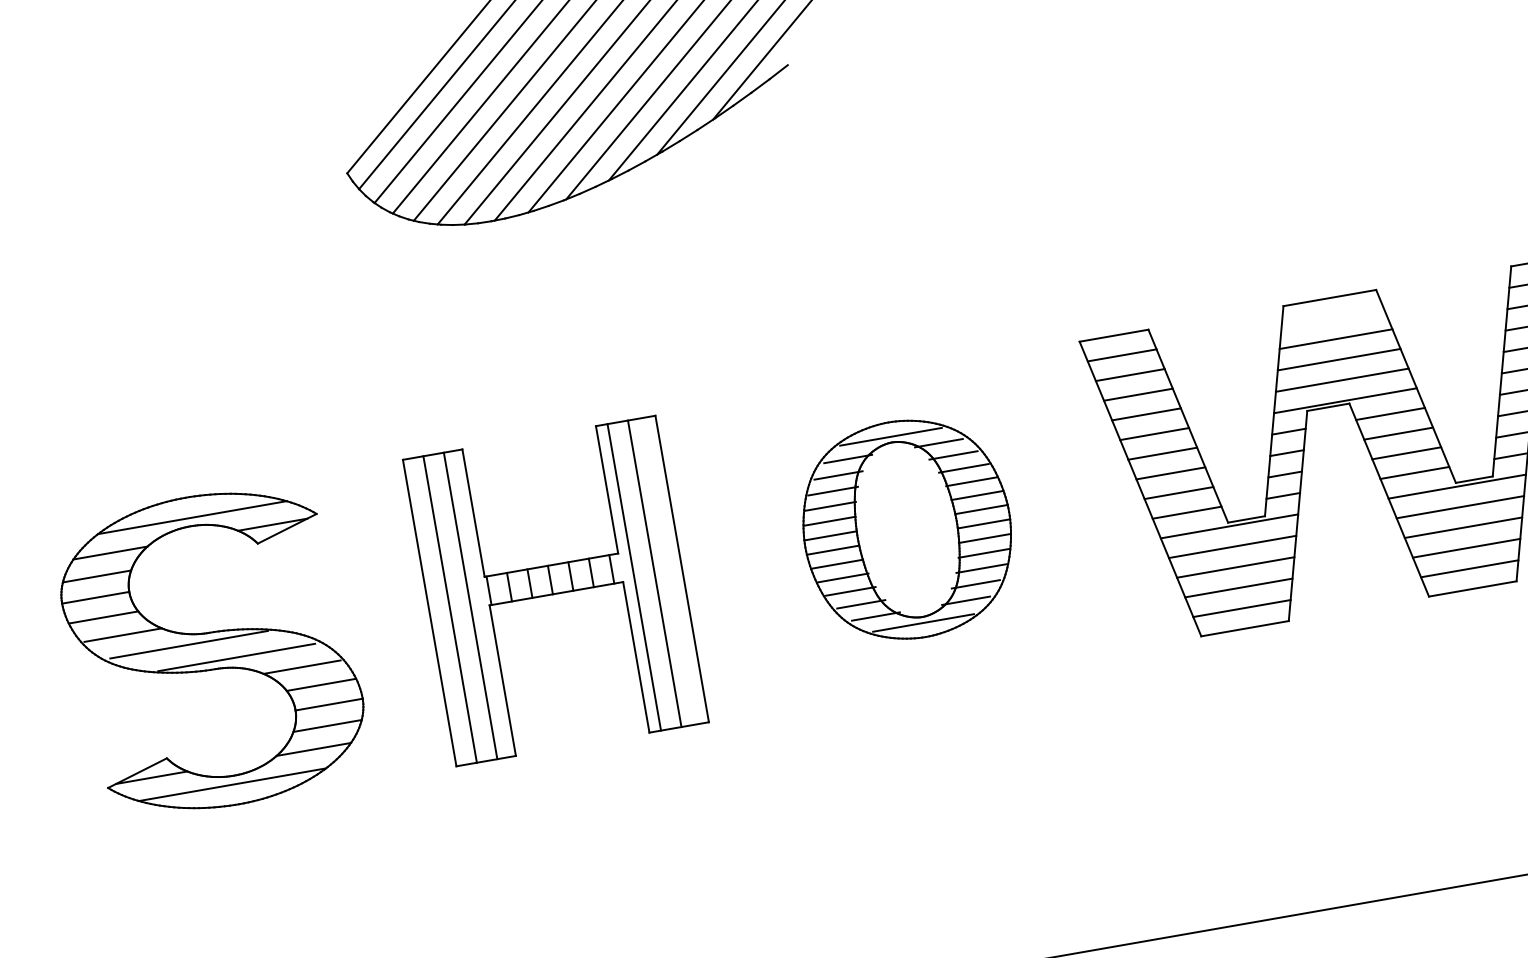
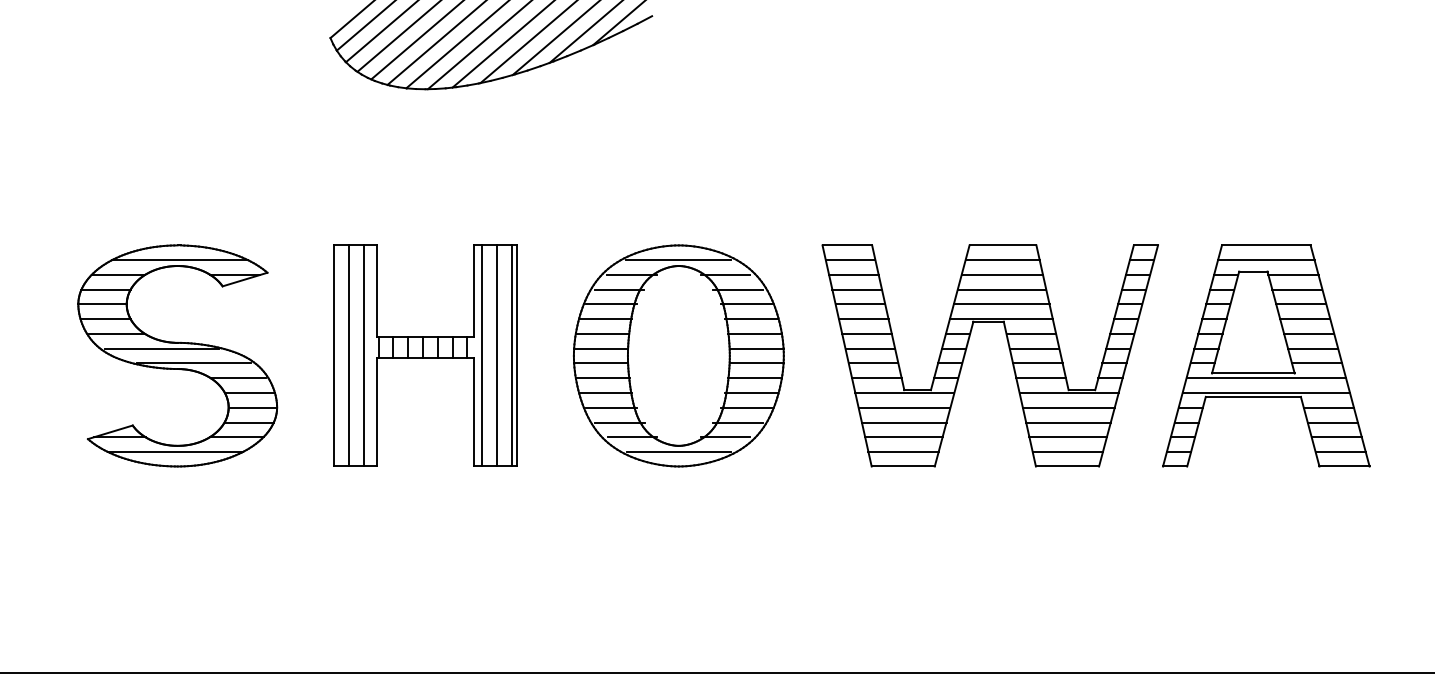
line: (1332, 319) -> (1002, 260), added
part: (906, 529) -> (678, 355), size x1.43
line: (675, 569) -> (511, 355), added

